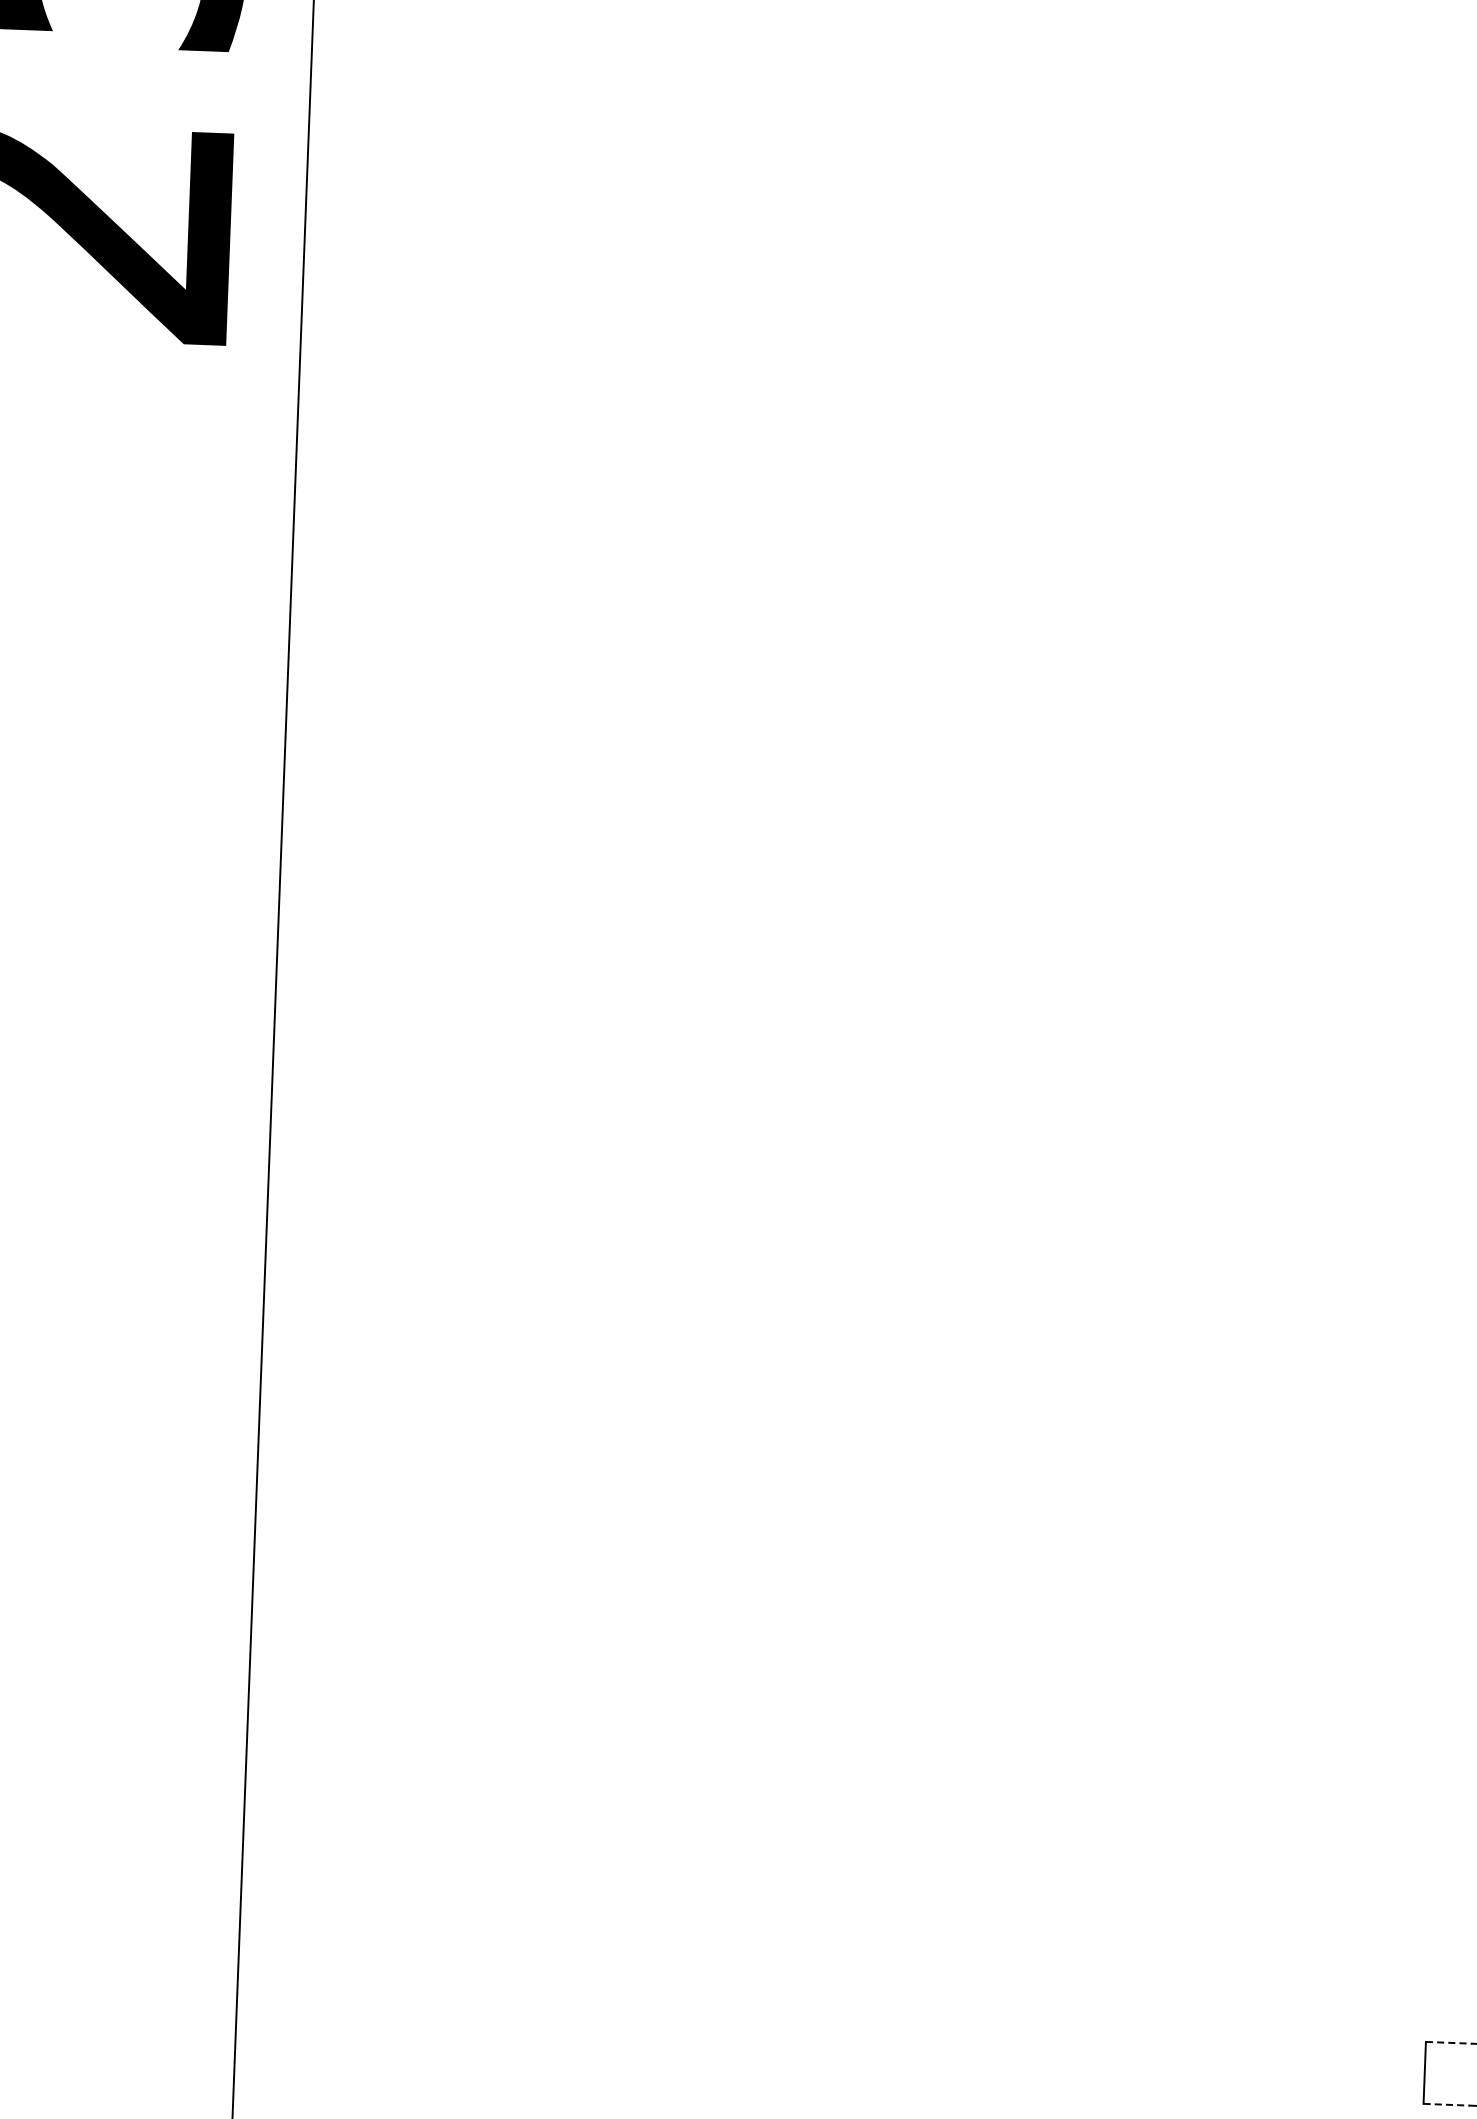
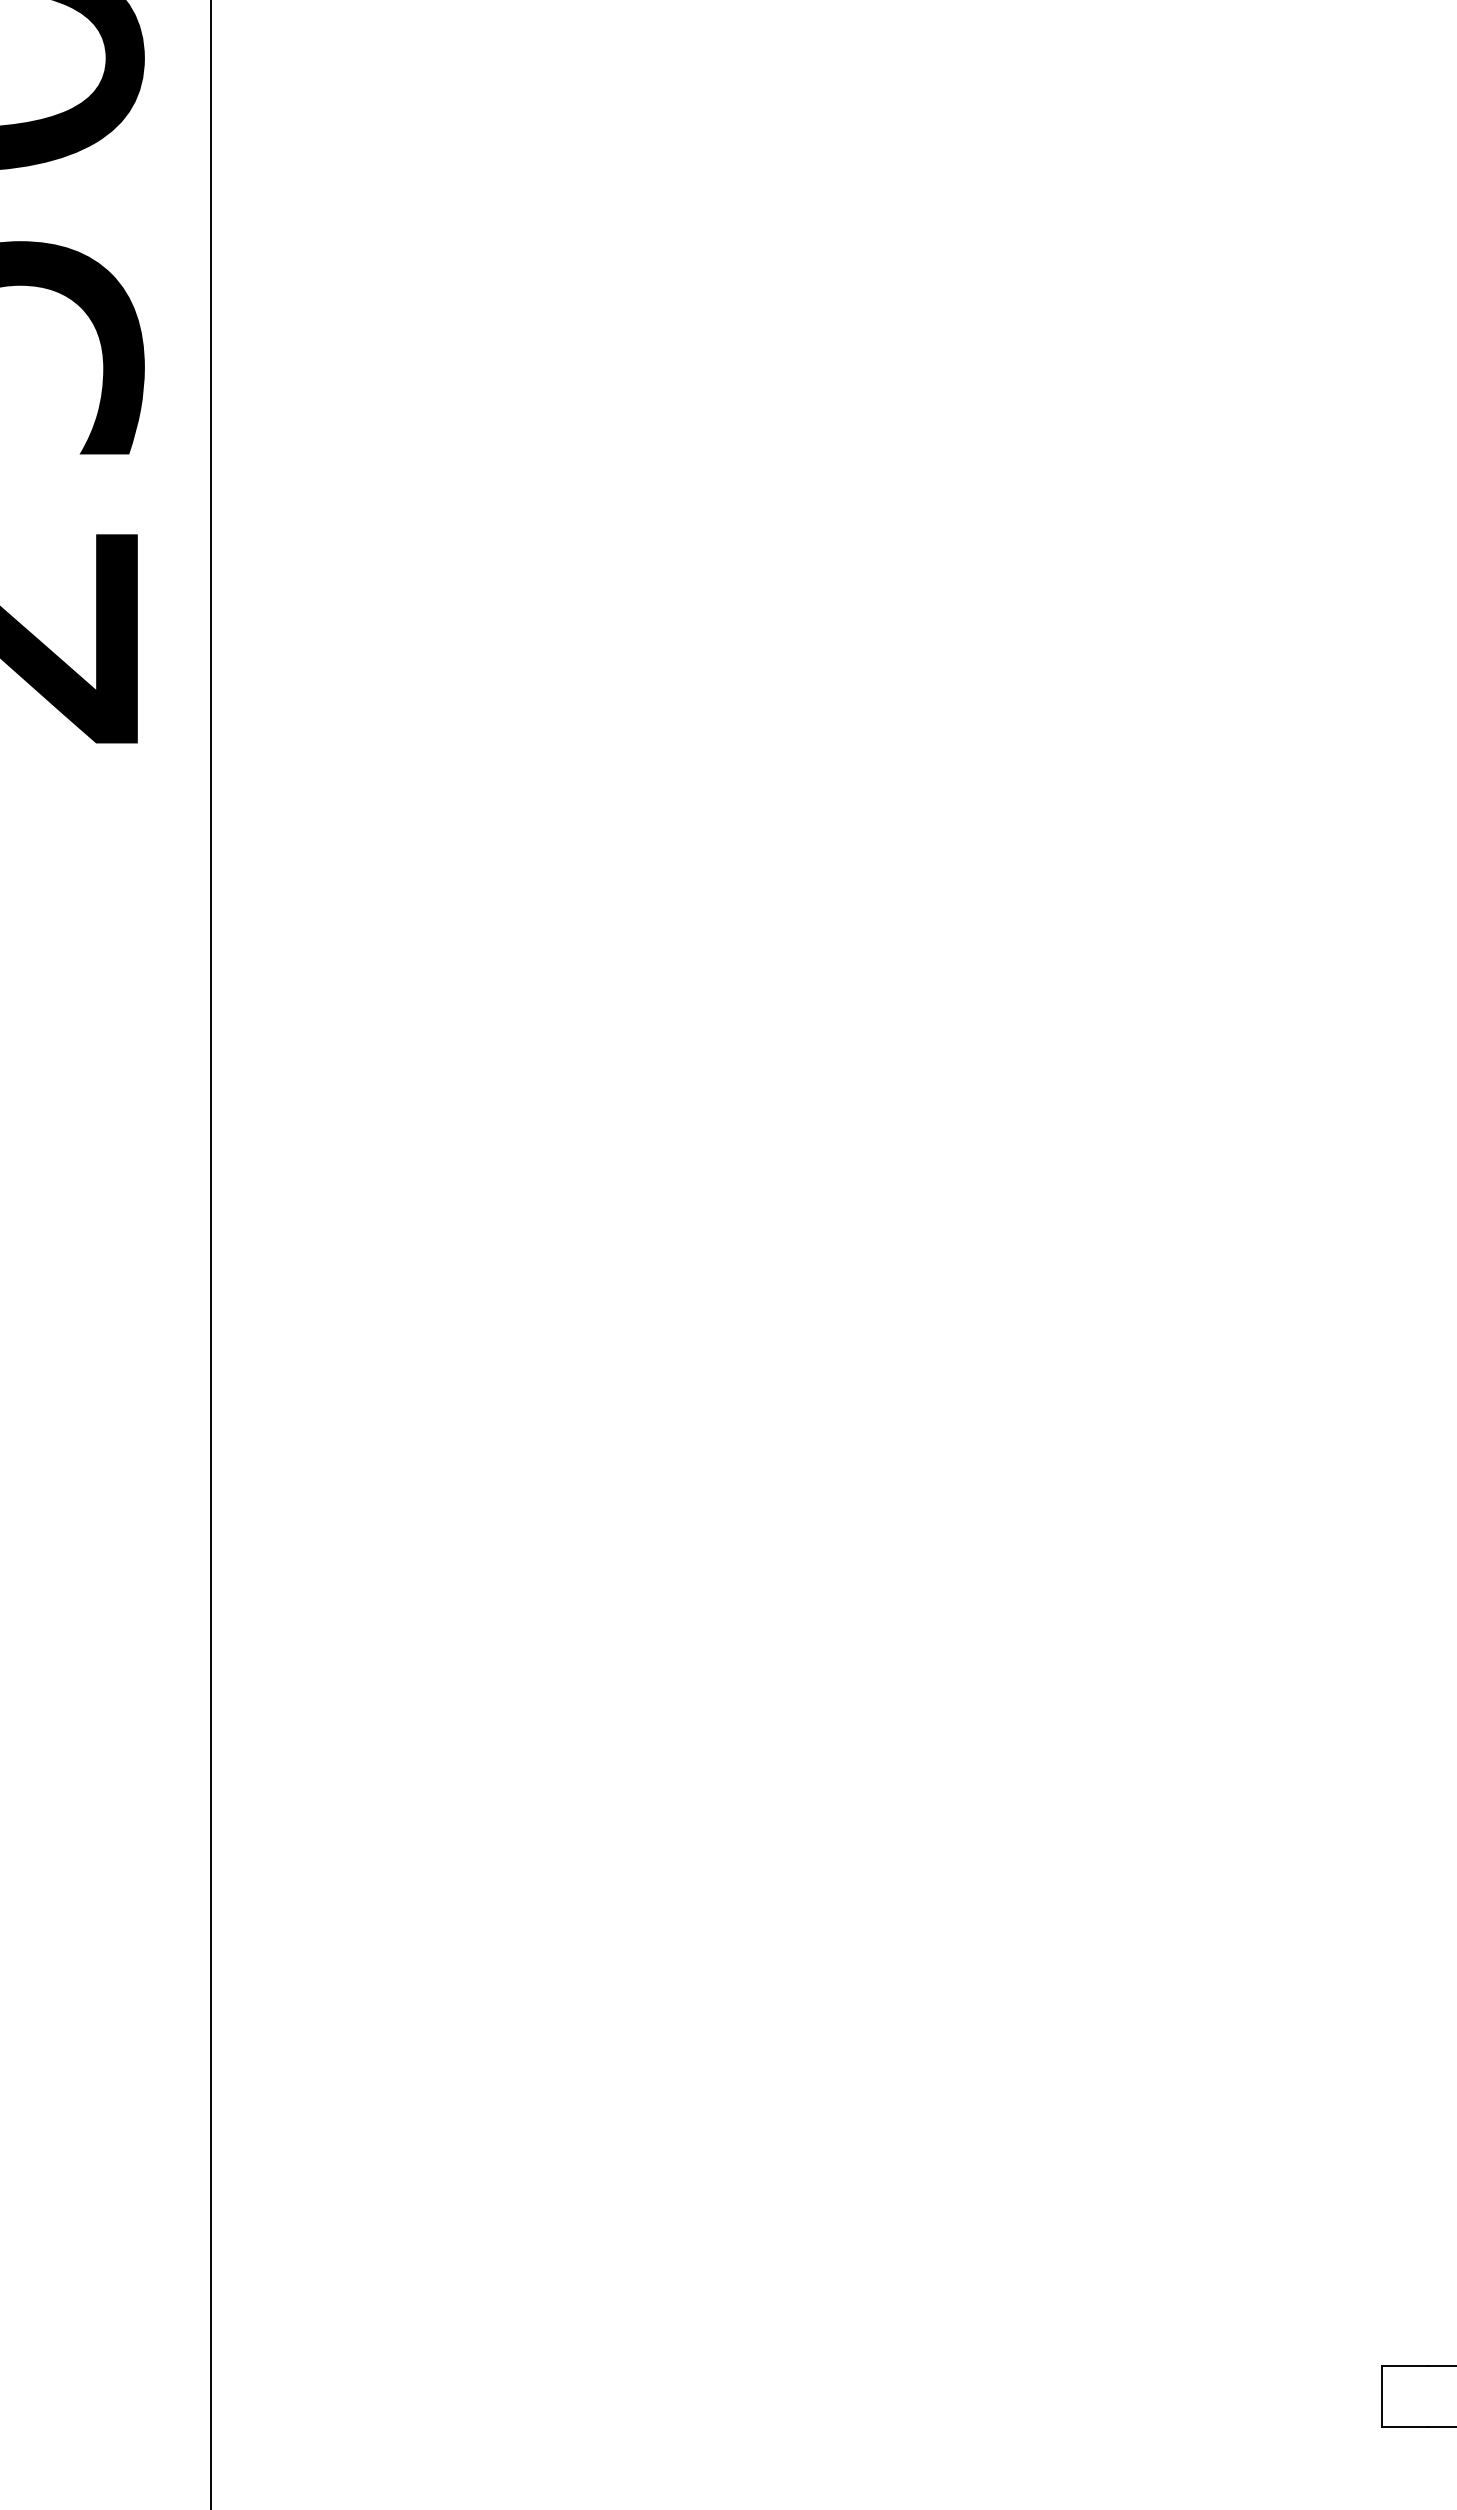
line: (1448, 2043) -> (1404, 2366), dashed -> solid
line: (1446, 2105) -> (1404, 2427), dashed -> solid

